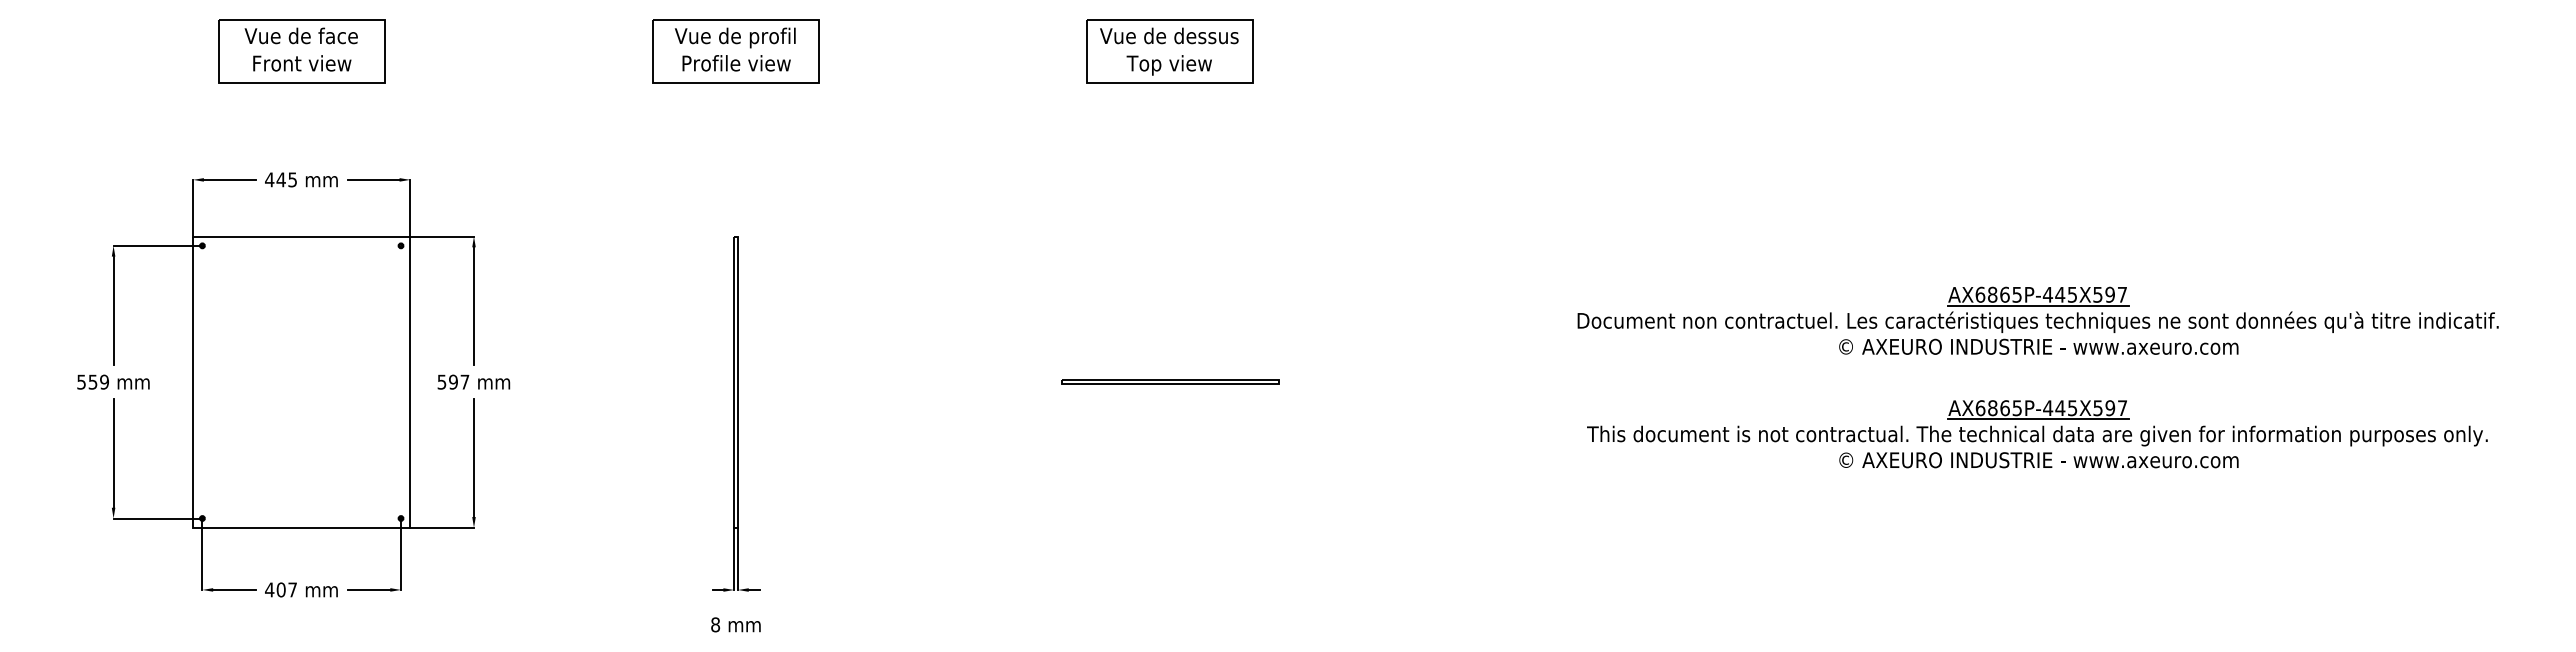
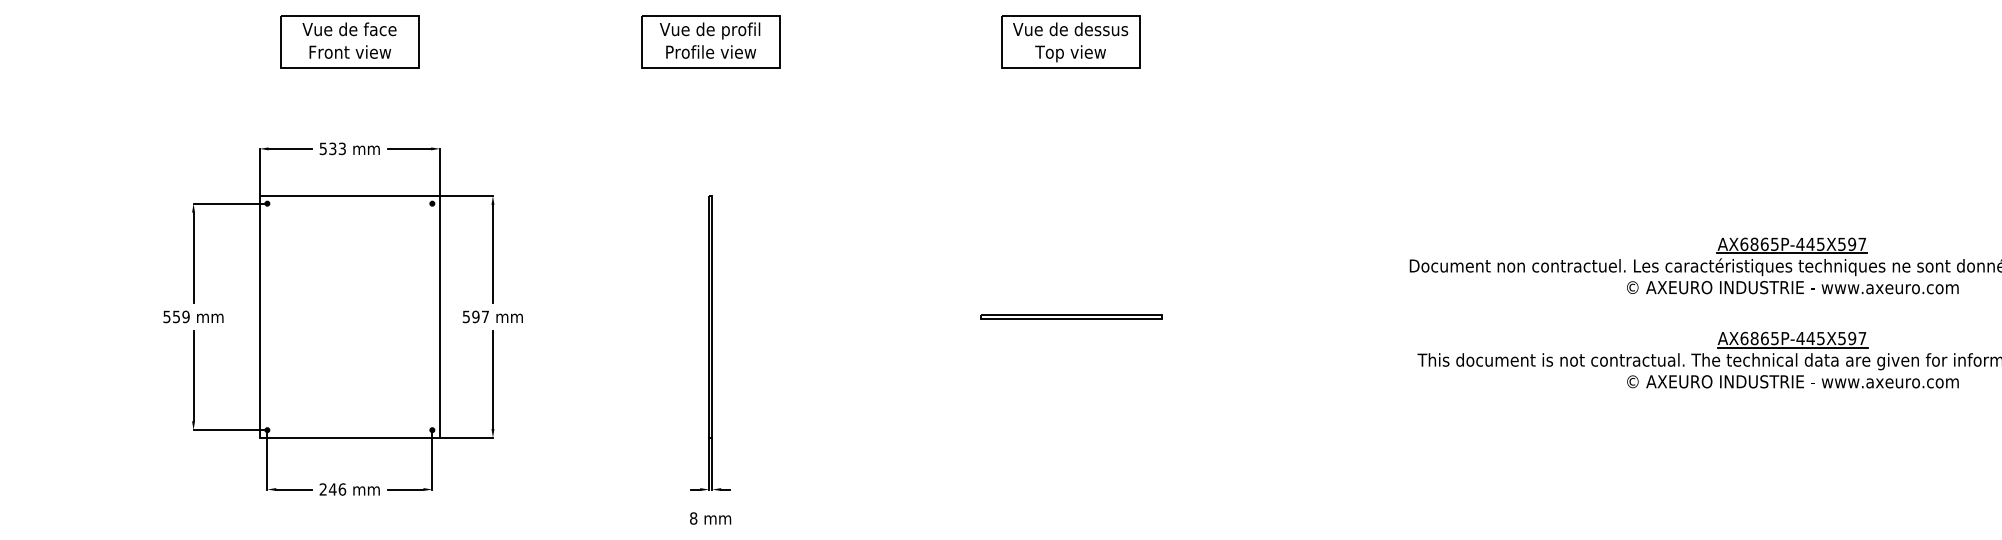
text: (280, 179) -> (332, 148), 445 -> 533
text: (281, 589) -> (333, 489), 407 -> 246

